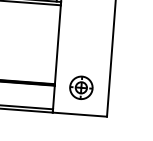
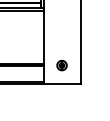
part: (80, 87) -> (61, 65), size x0.62

